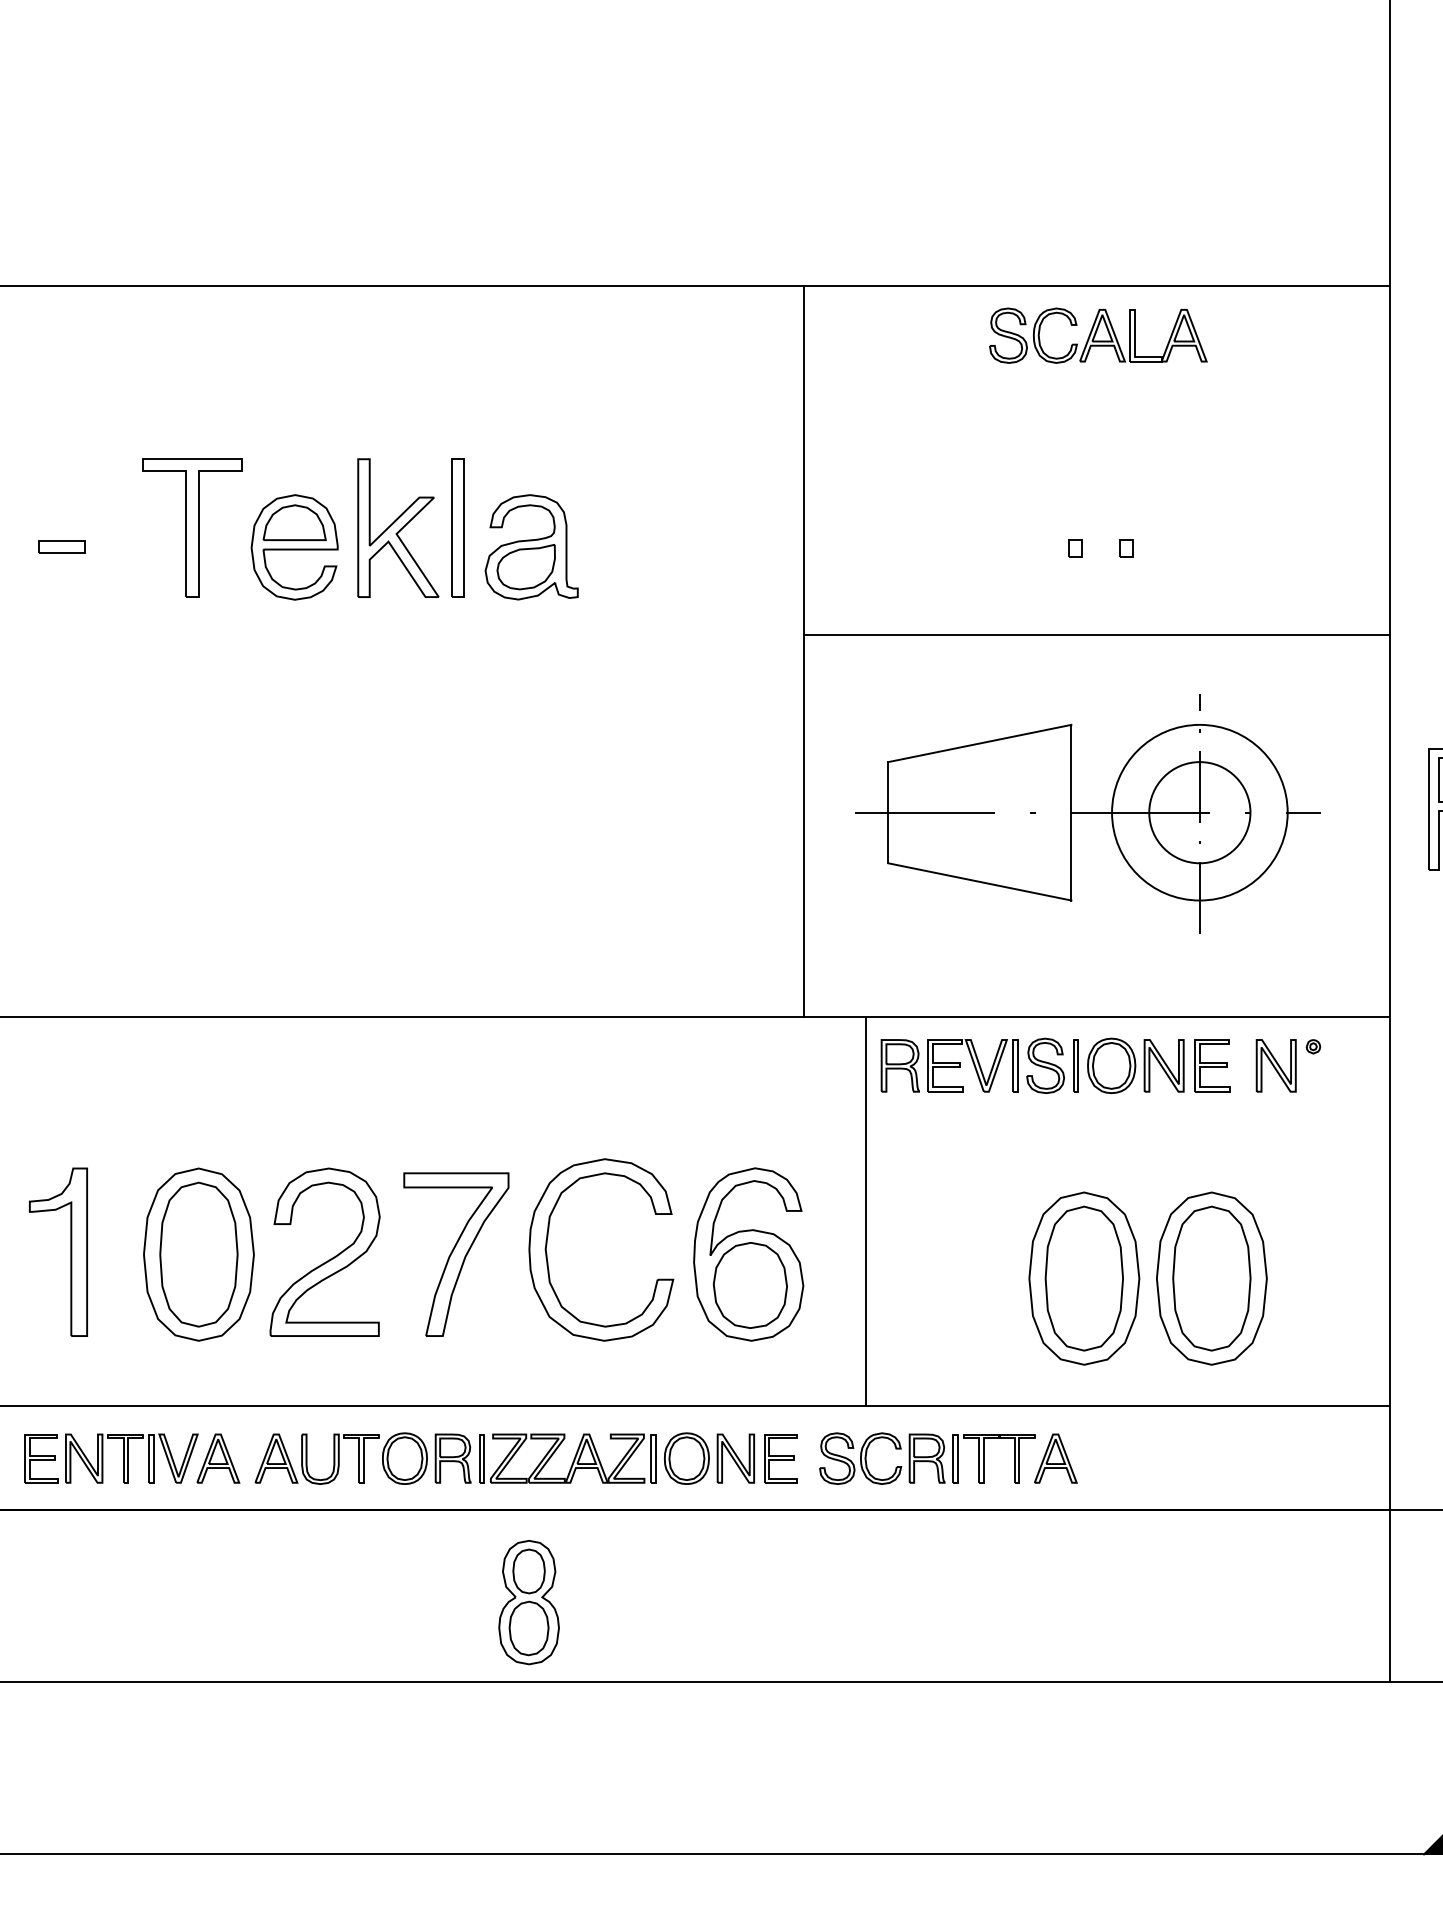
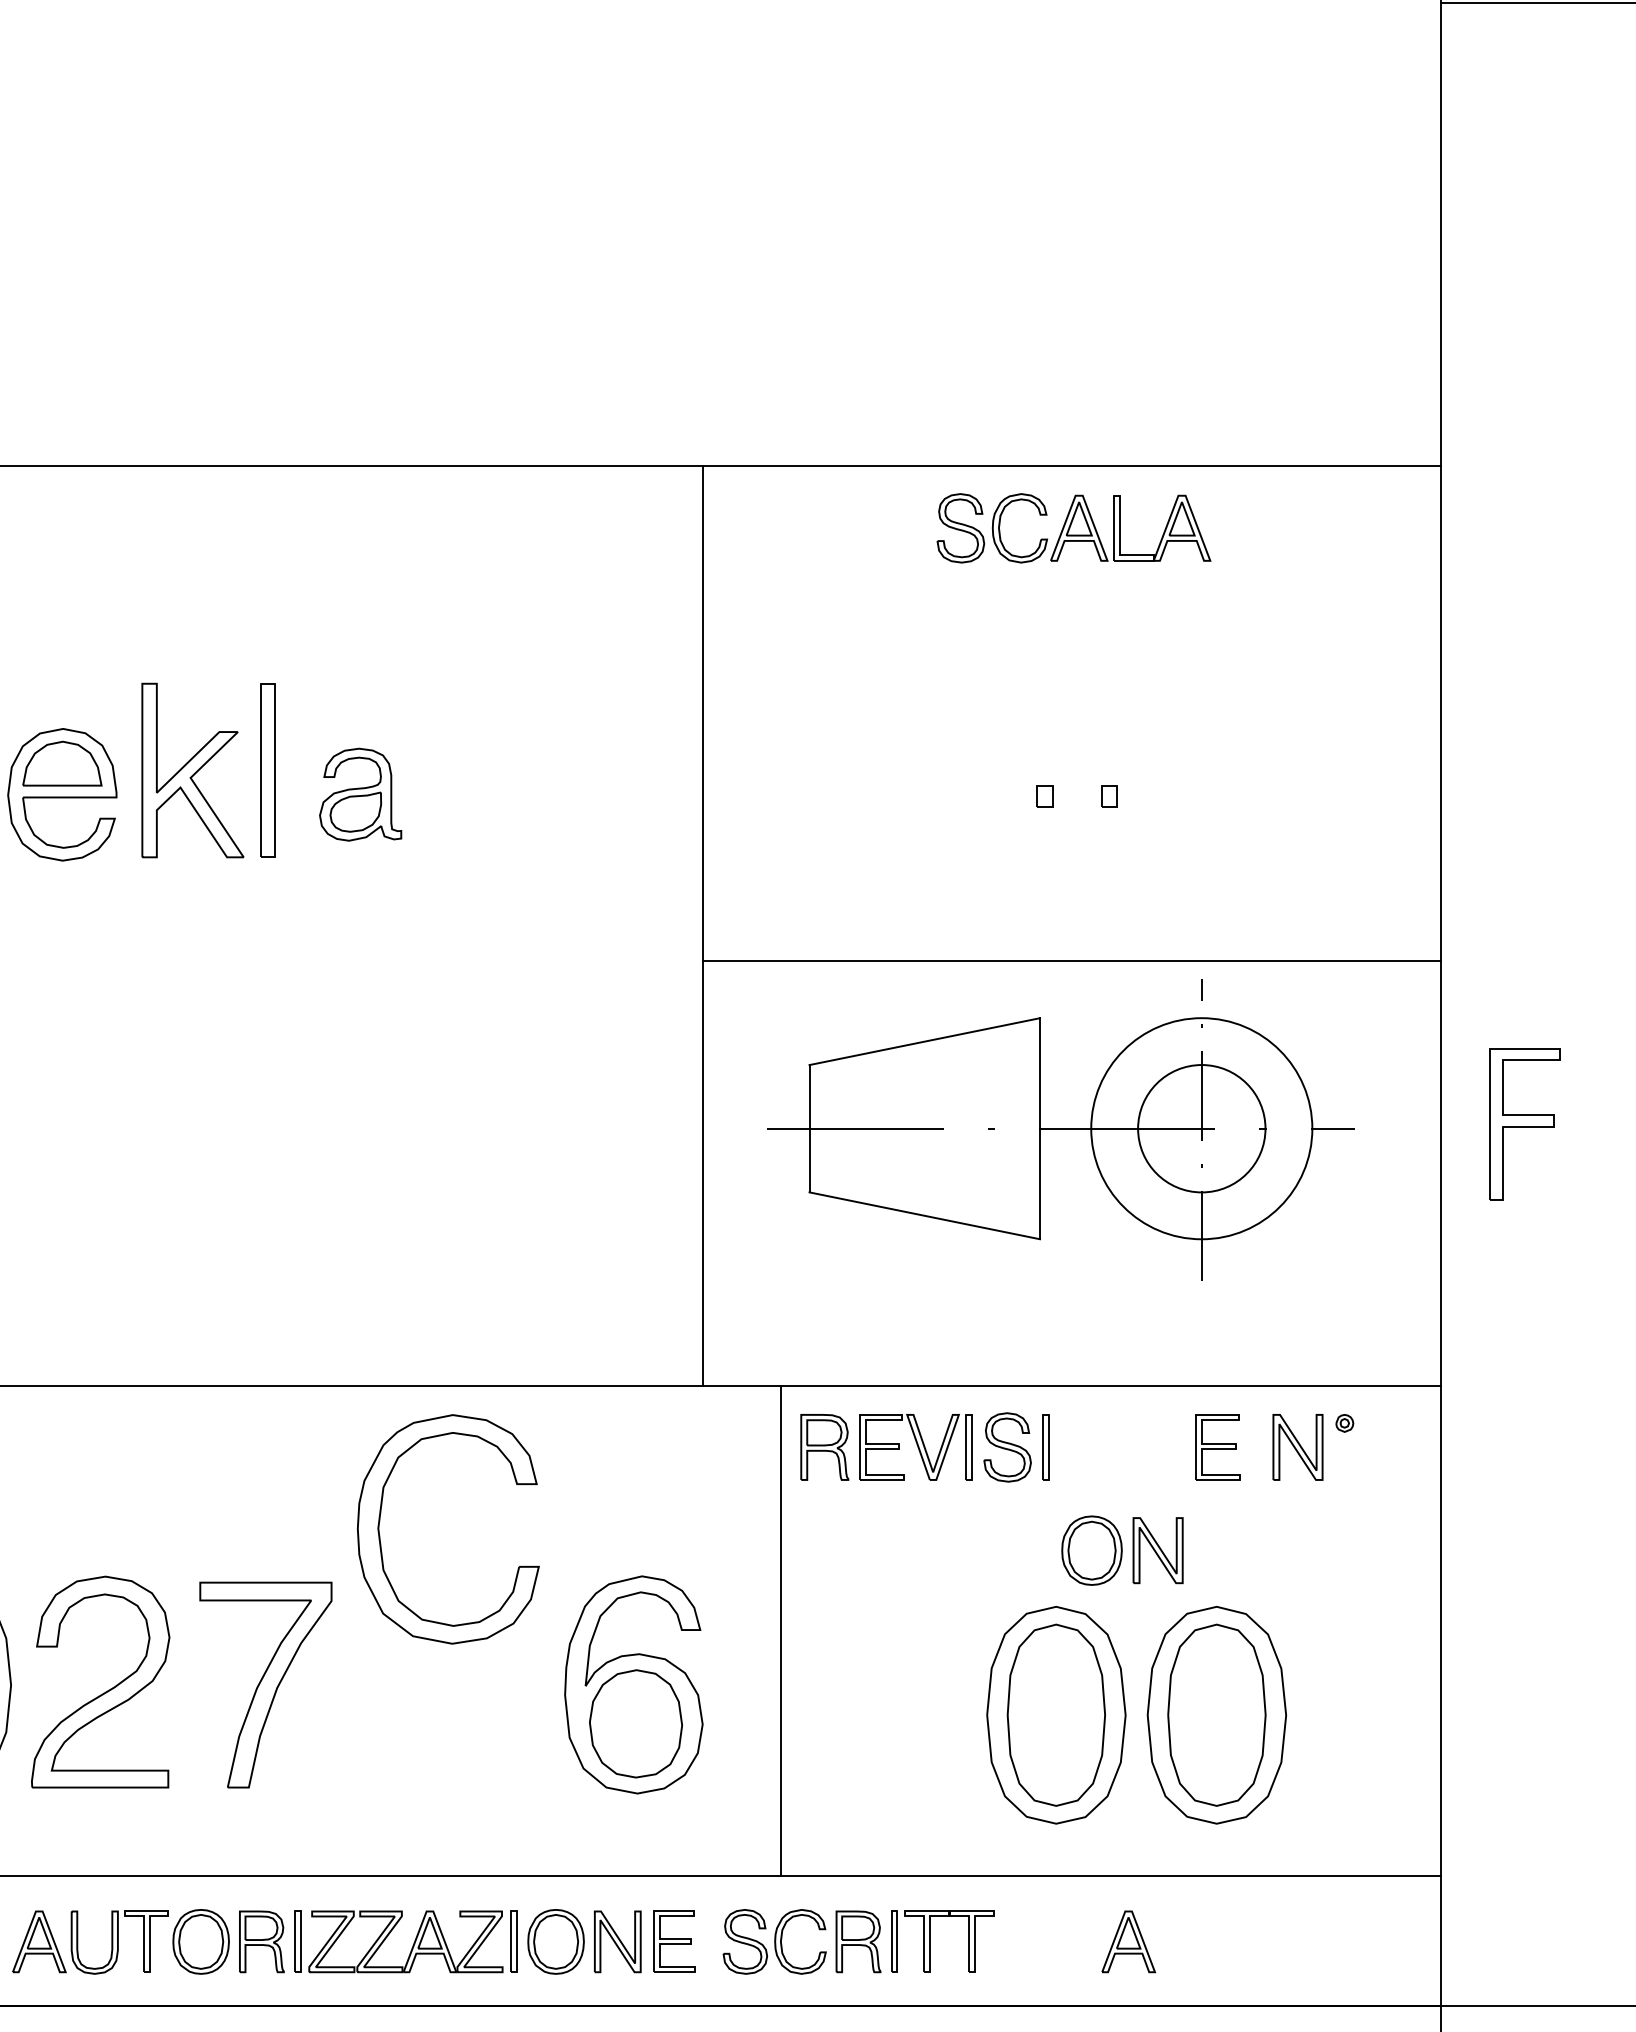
part: (531, 547) -> (360, 794), size x0.7
line: (1096, 634) -> (1071, 961), moved
part: (1135, 1065) -> (1122, 1550), moved
part: (547, 1245) -> (380, 1523), moved
part: (1055, 1458) -> (1128, 1941), moved

